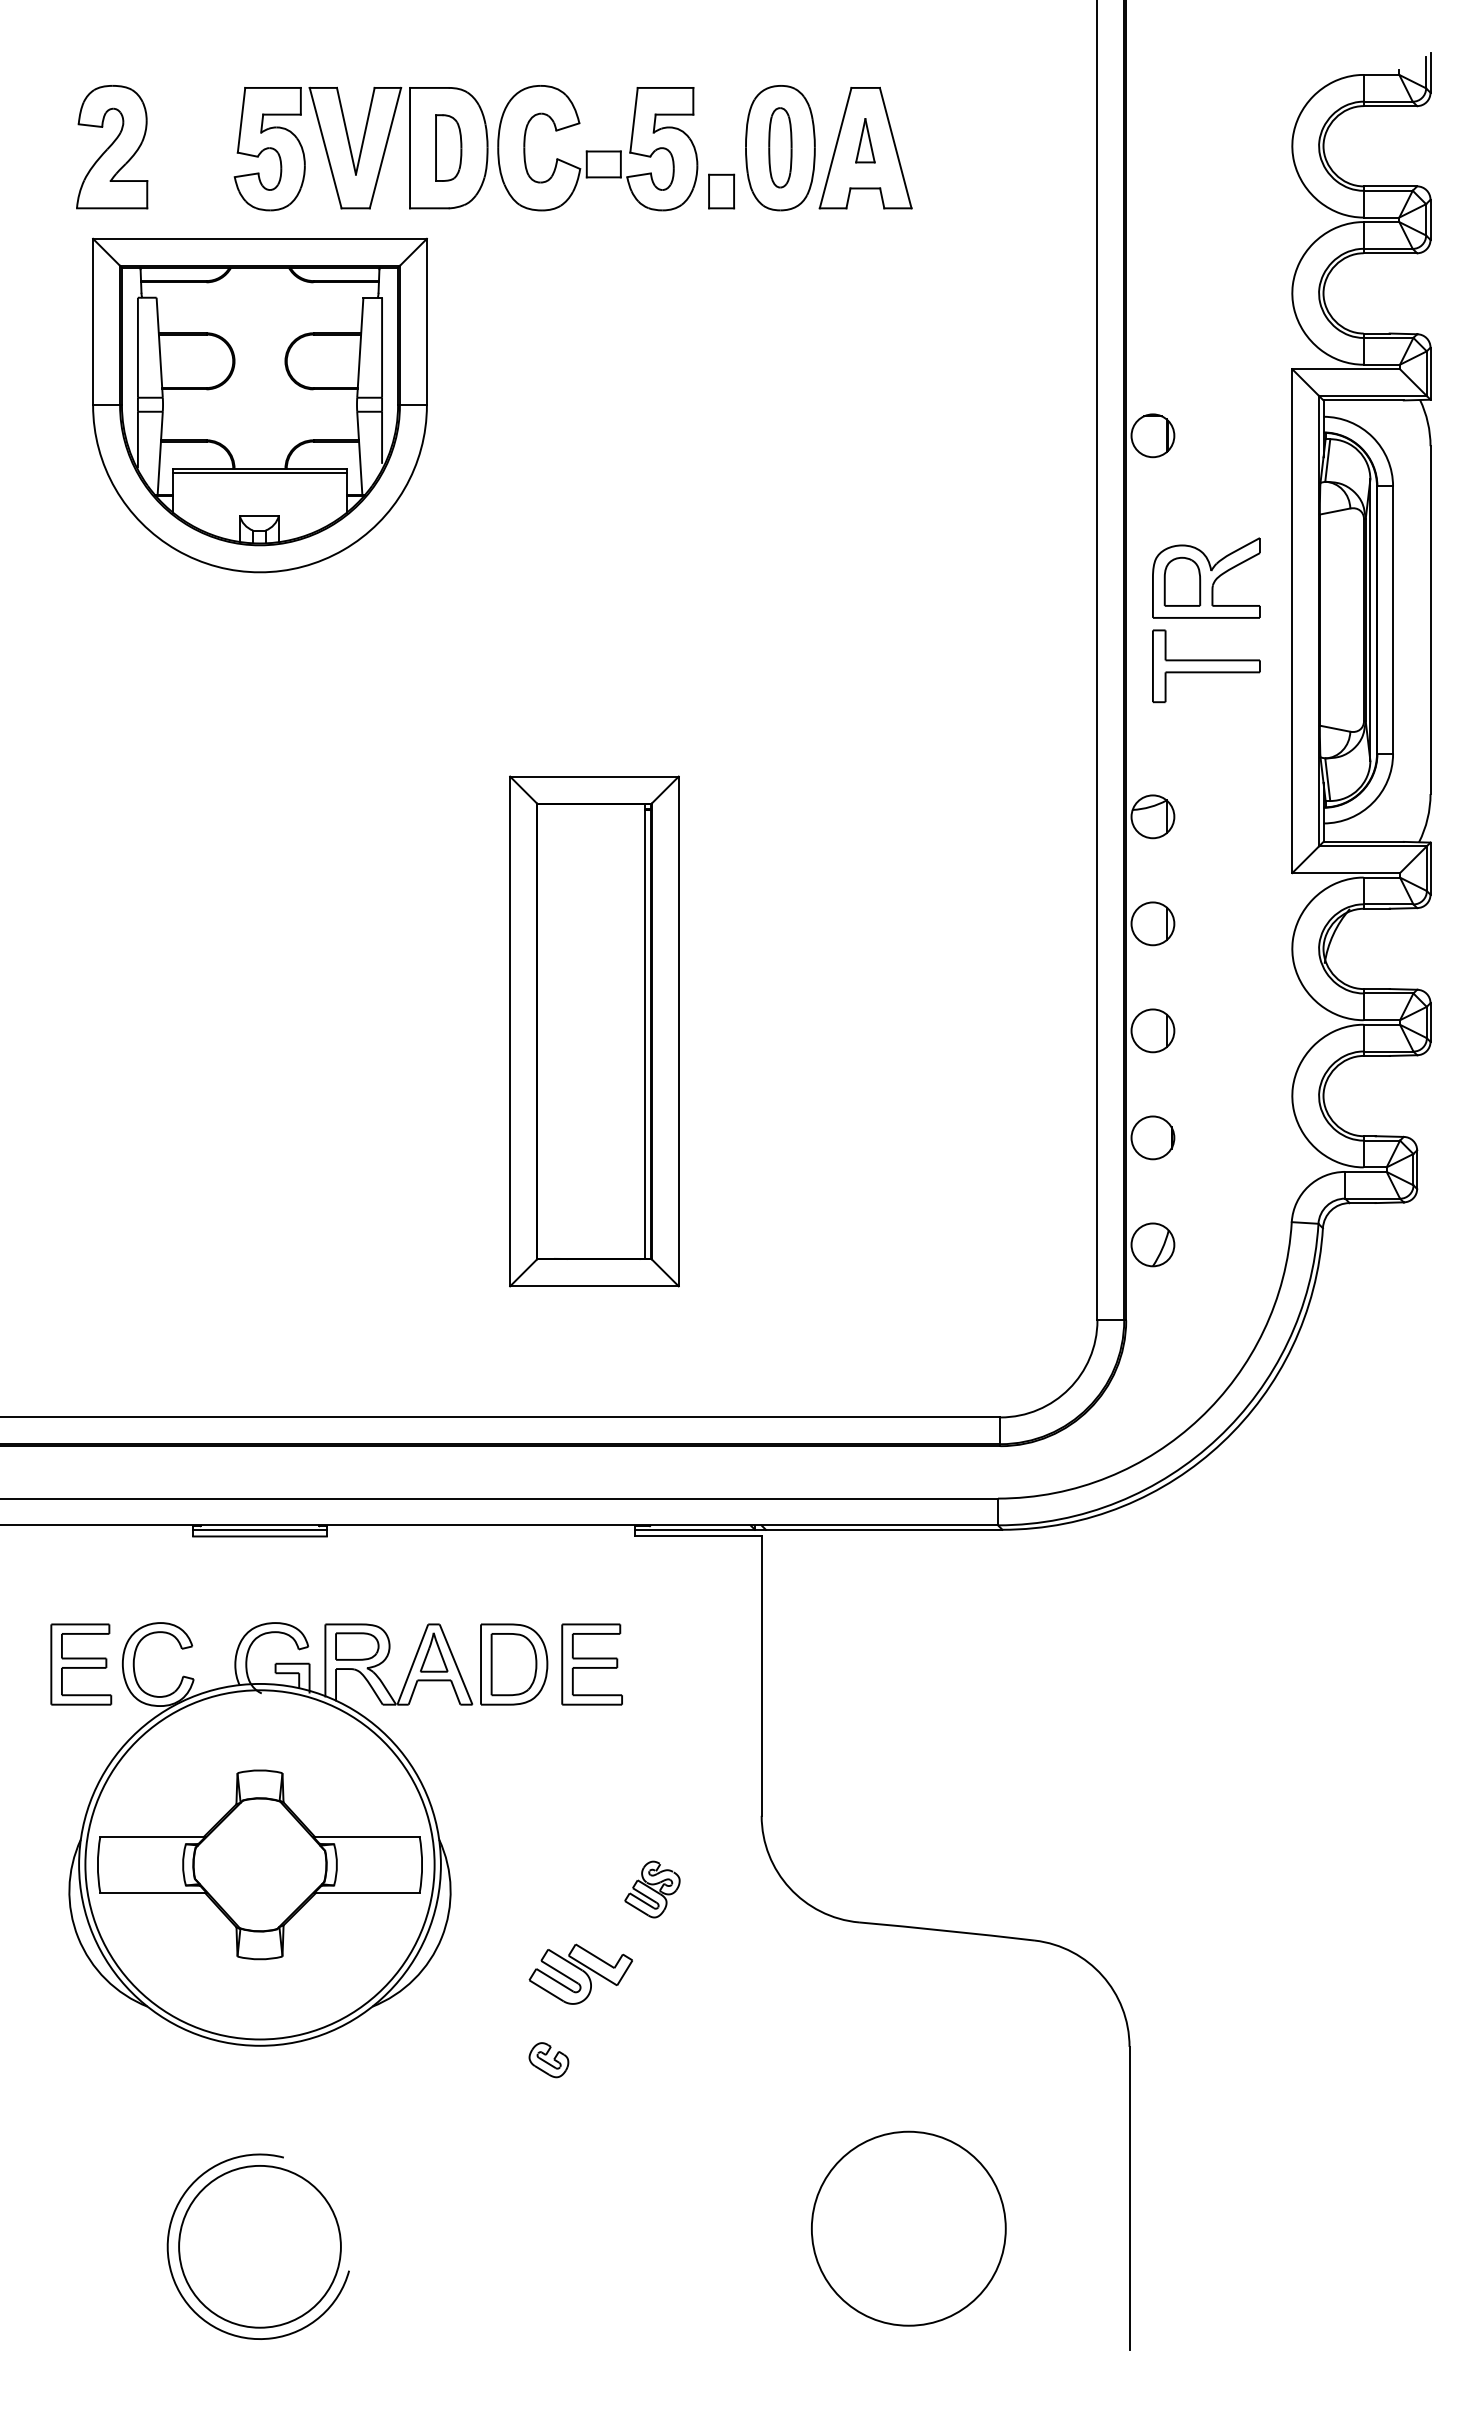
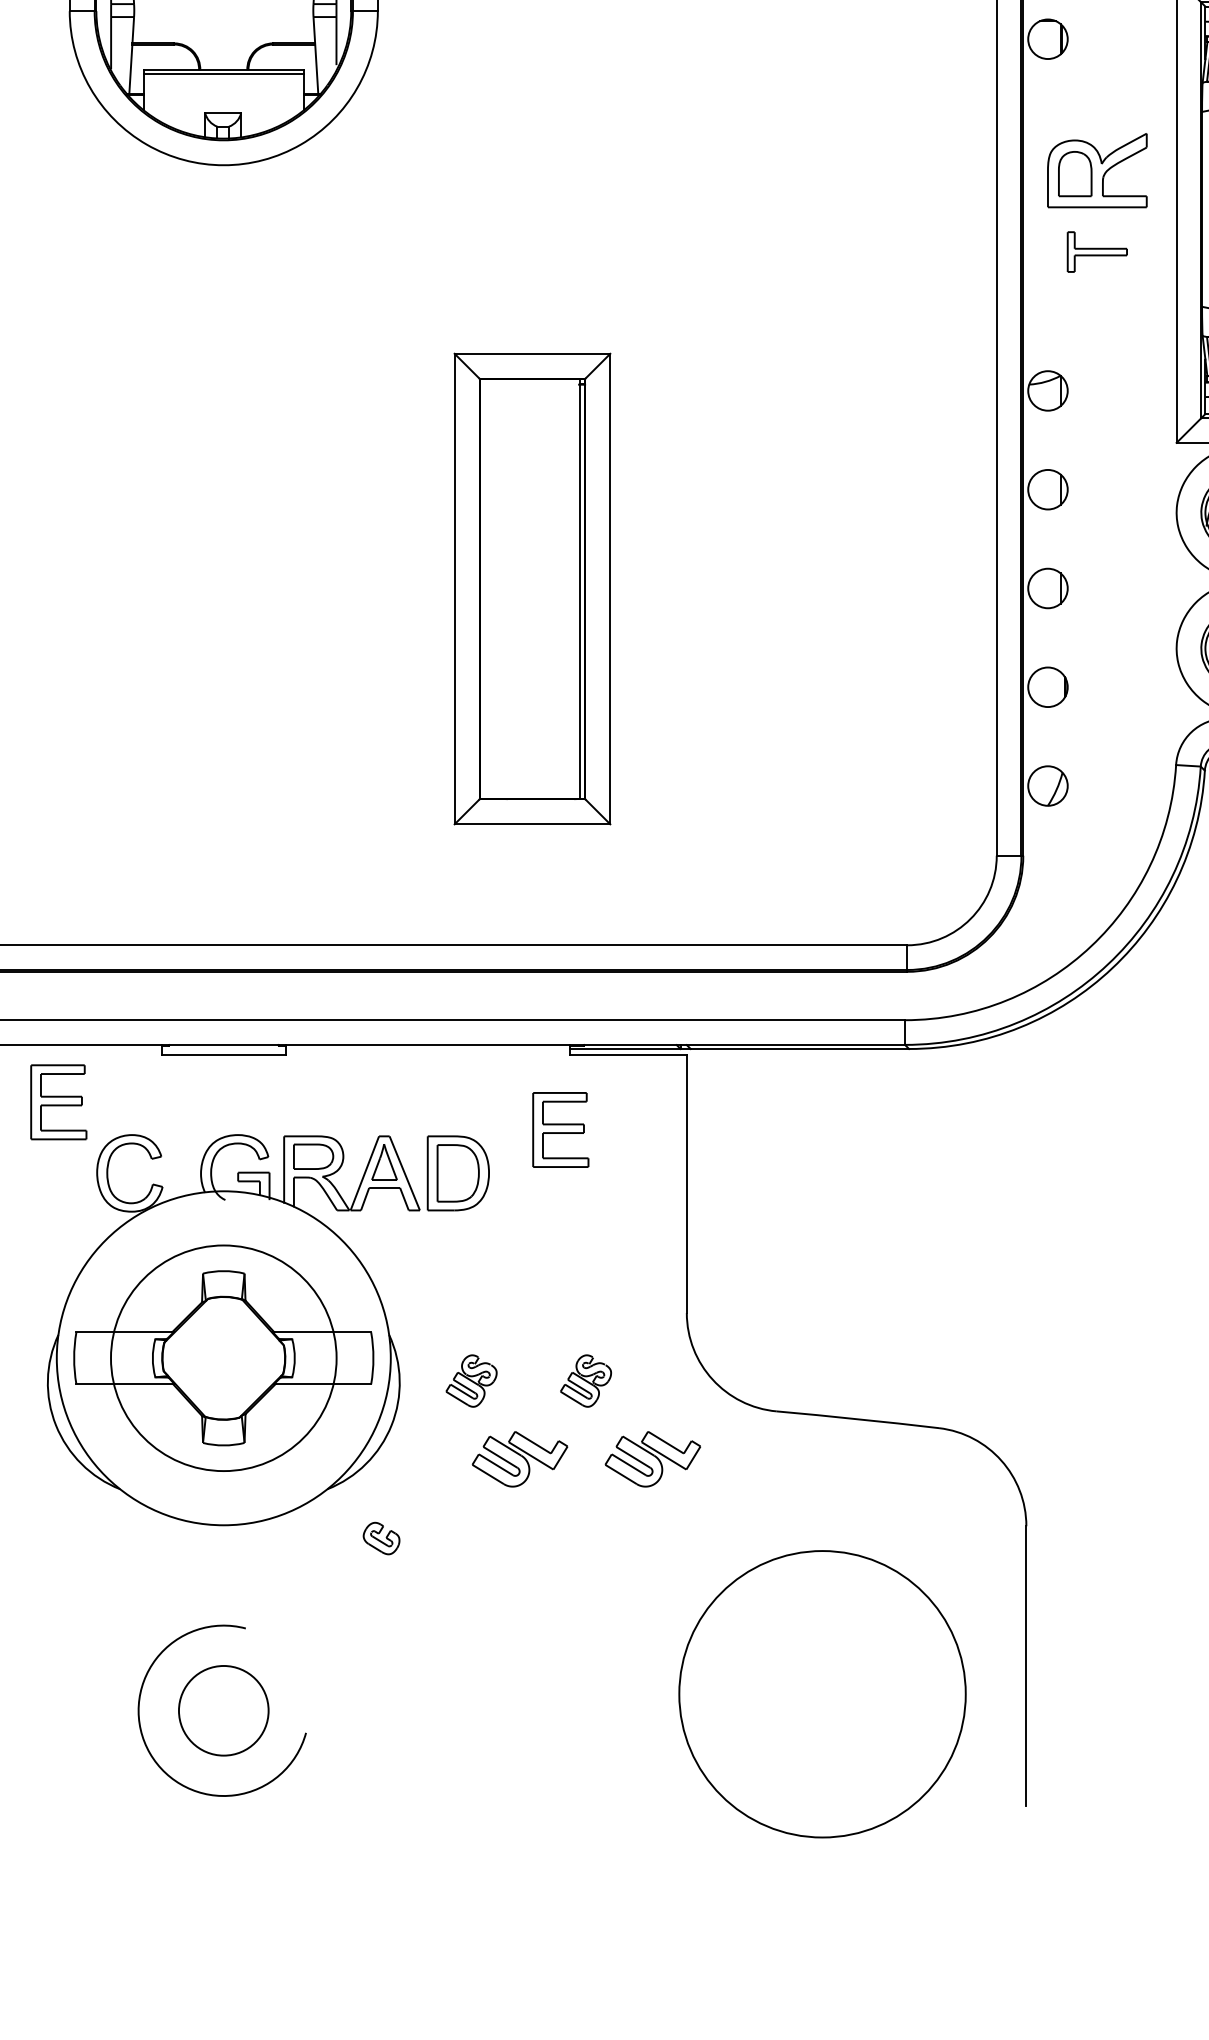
part: (1206, 666) -> (1097, 252), size x0.6
line: (259, 1529) -> (223, 1048), removed
part: (81, 1664) -> (59, 1102), moved
part: (591, 1664) -> (560, 1129), moved
circle: (259, 1864) -> (223, 1357), size x0.7
part: (528, 1889) -> (471, 1381), added
part: (724, 1973) -> (652, 1458), added
part: (548, 2060) -> (381, 1538), moved
circle: (908, 2228) -> (822, 1693), size x1.6
circle: (259, 2246) -> (223, 1710), size x0.6

